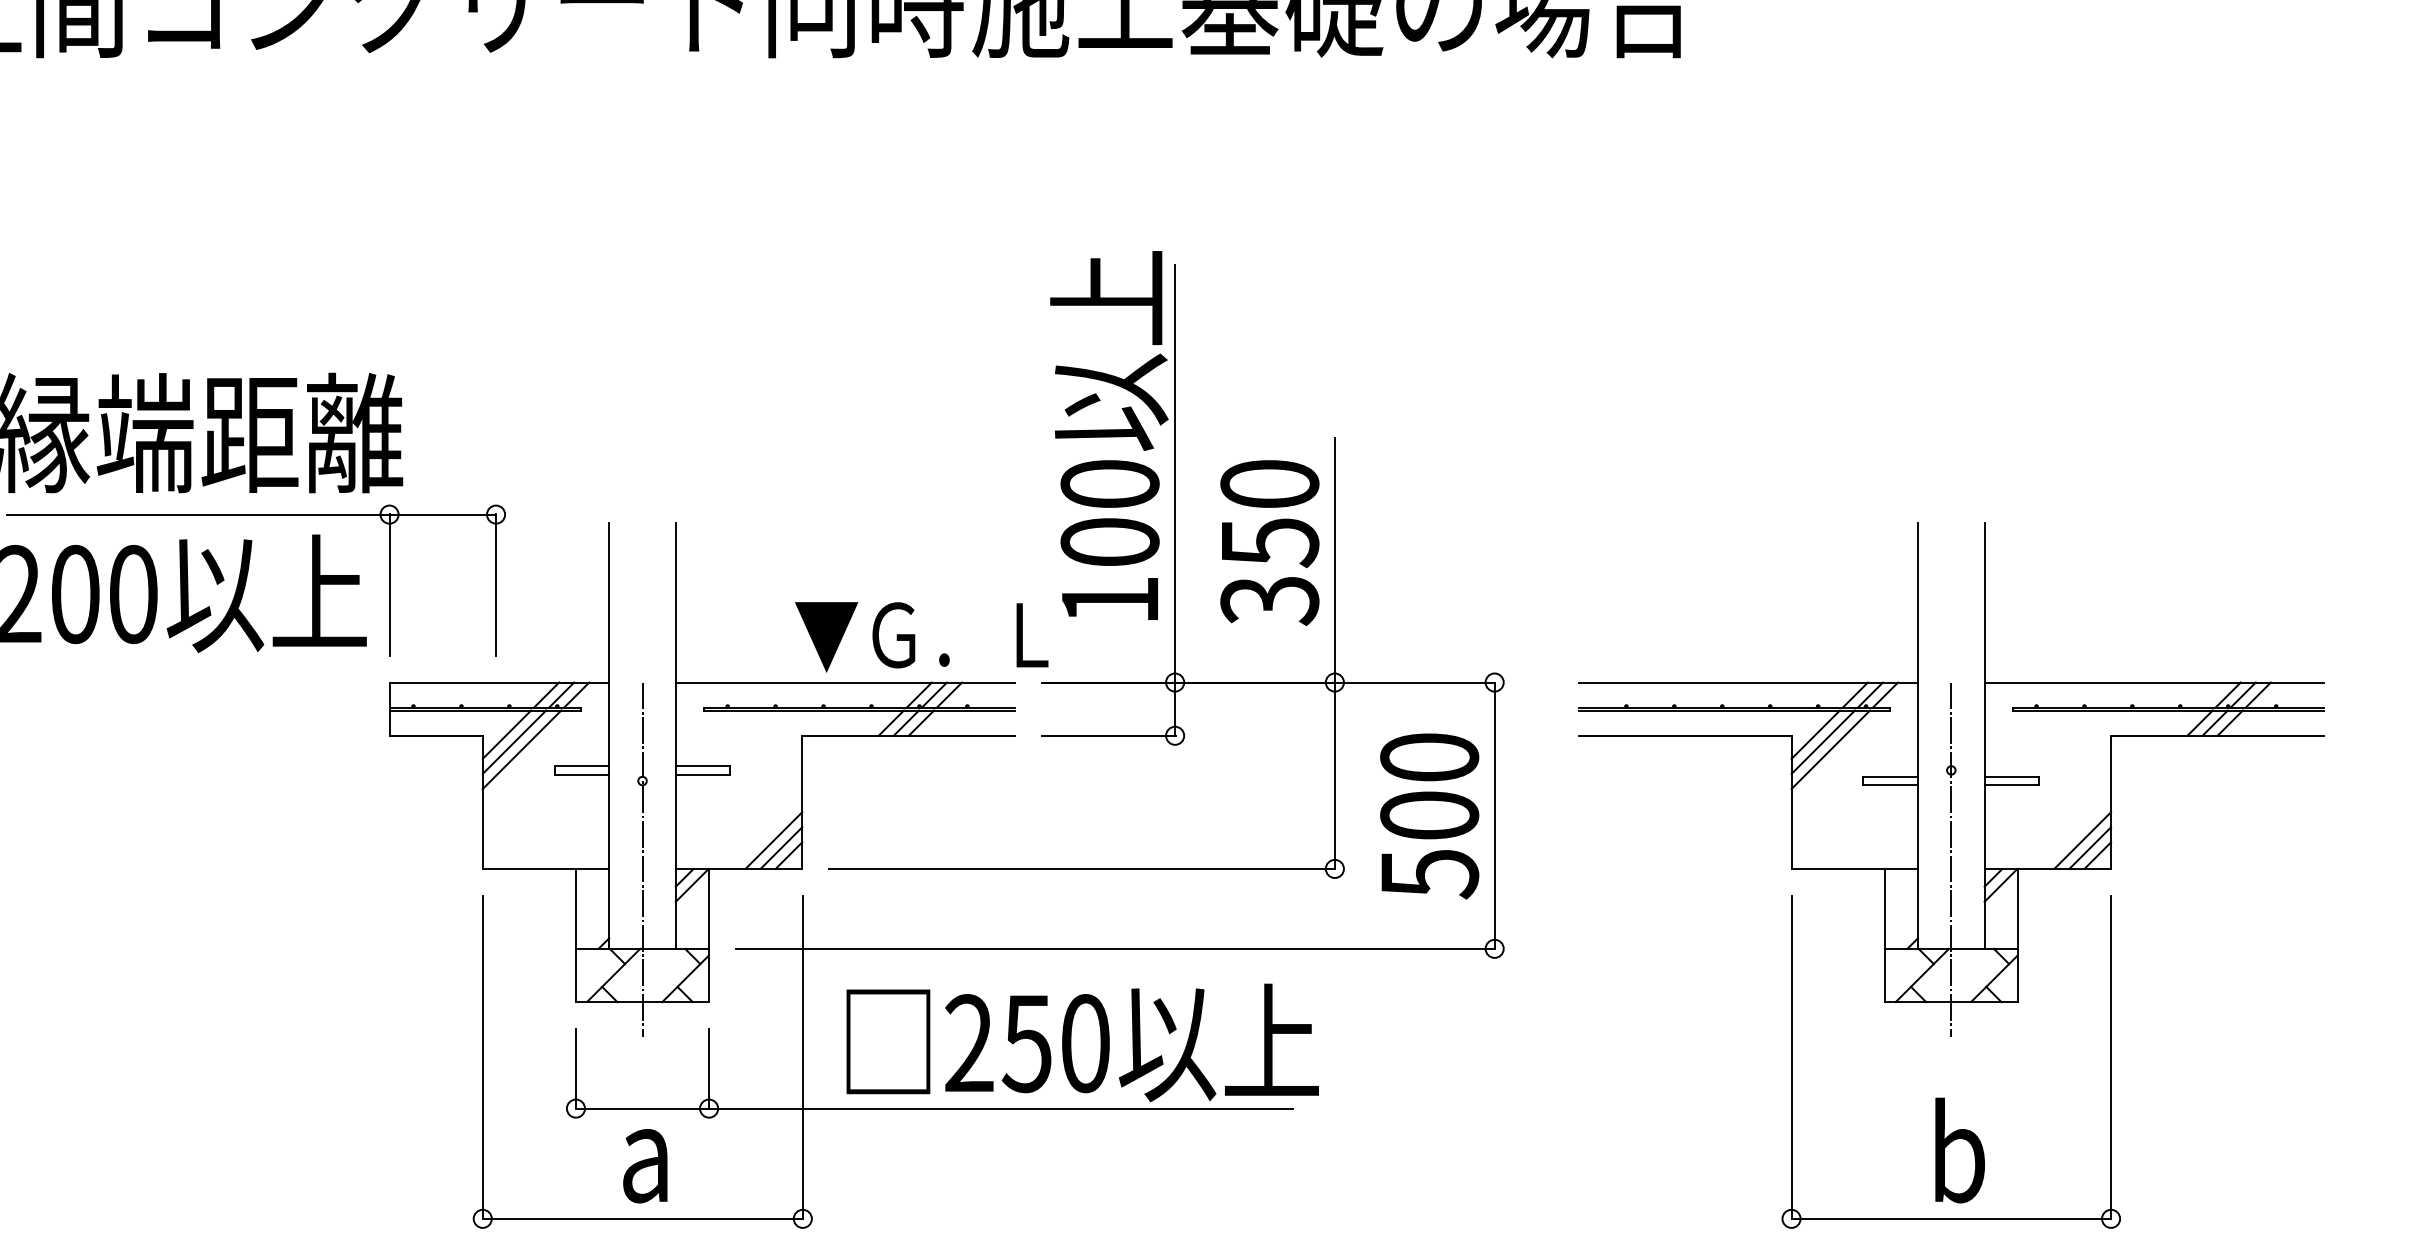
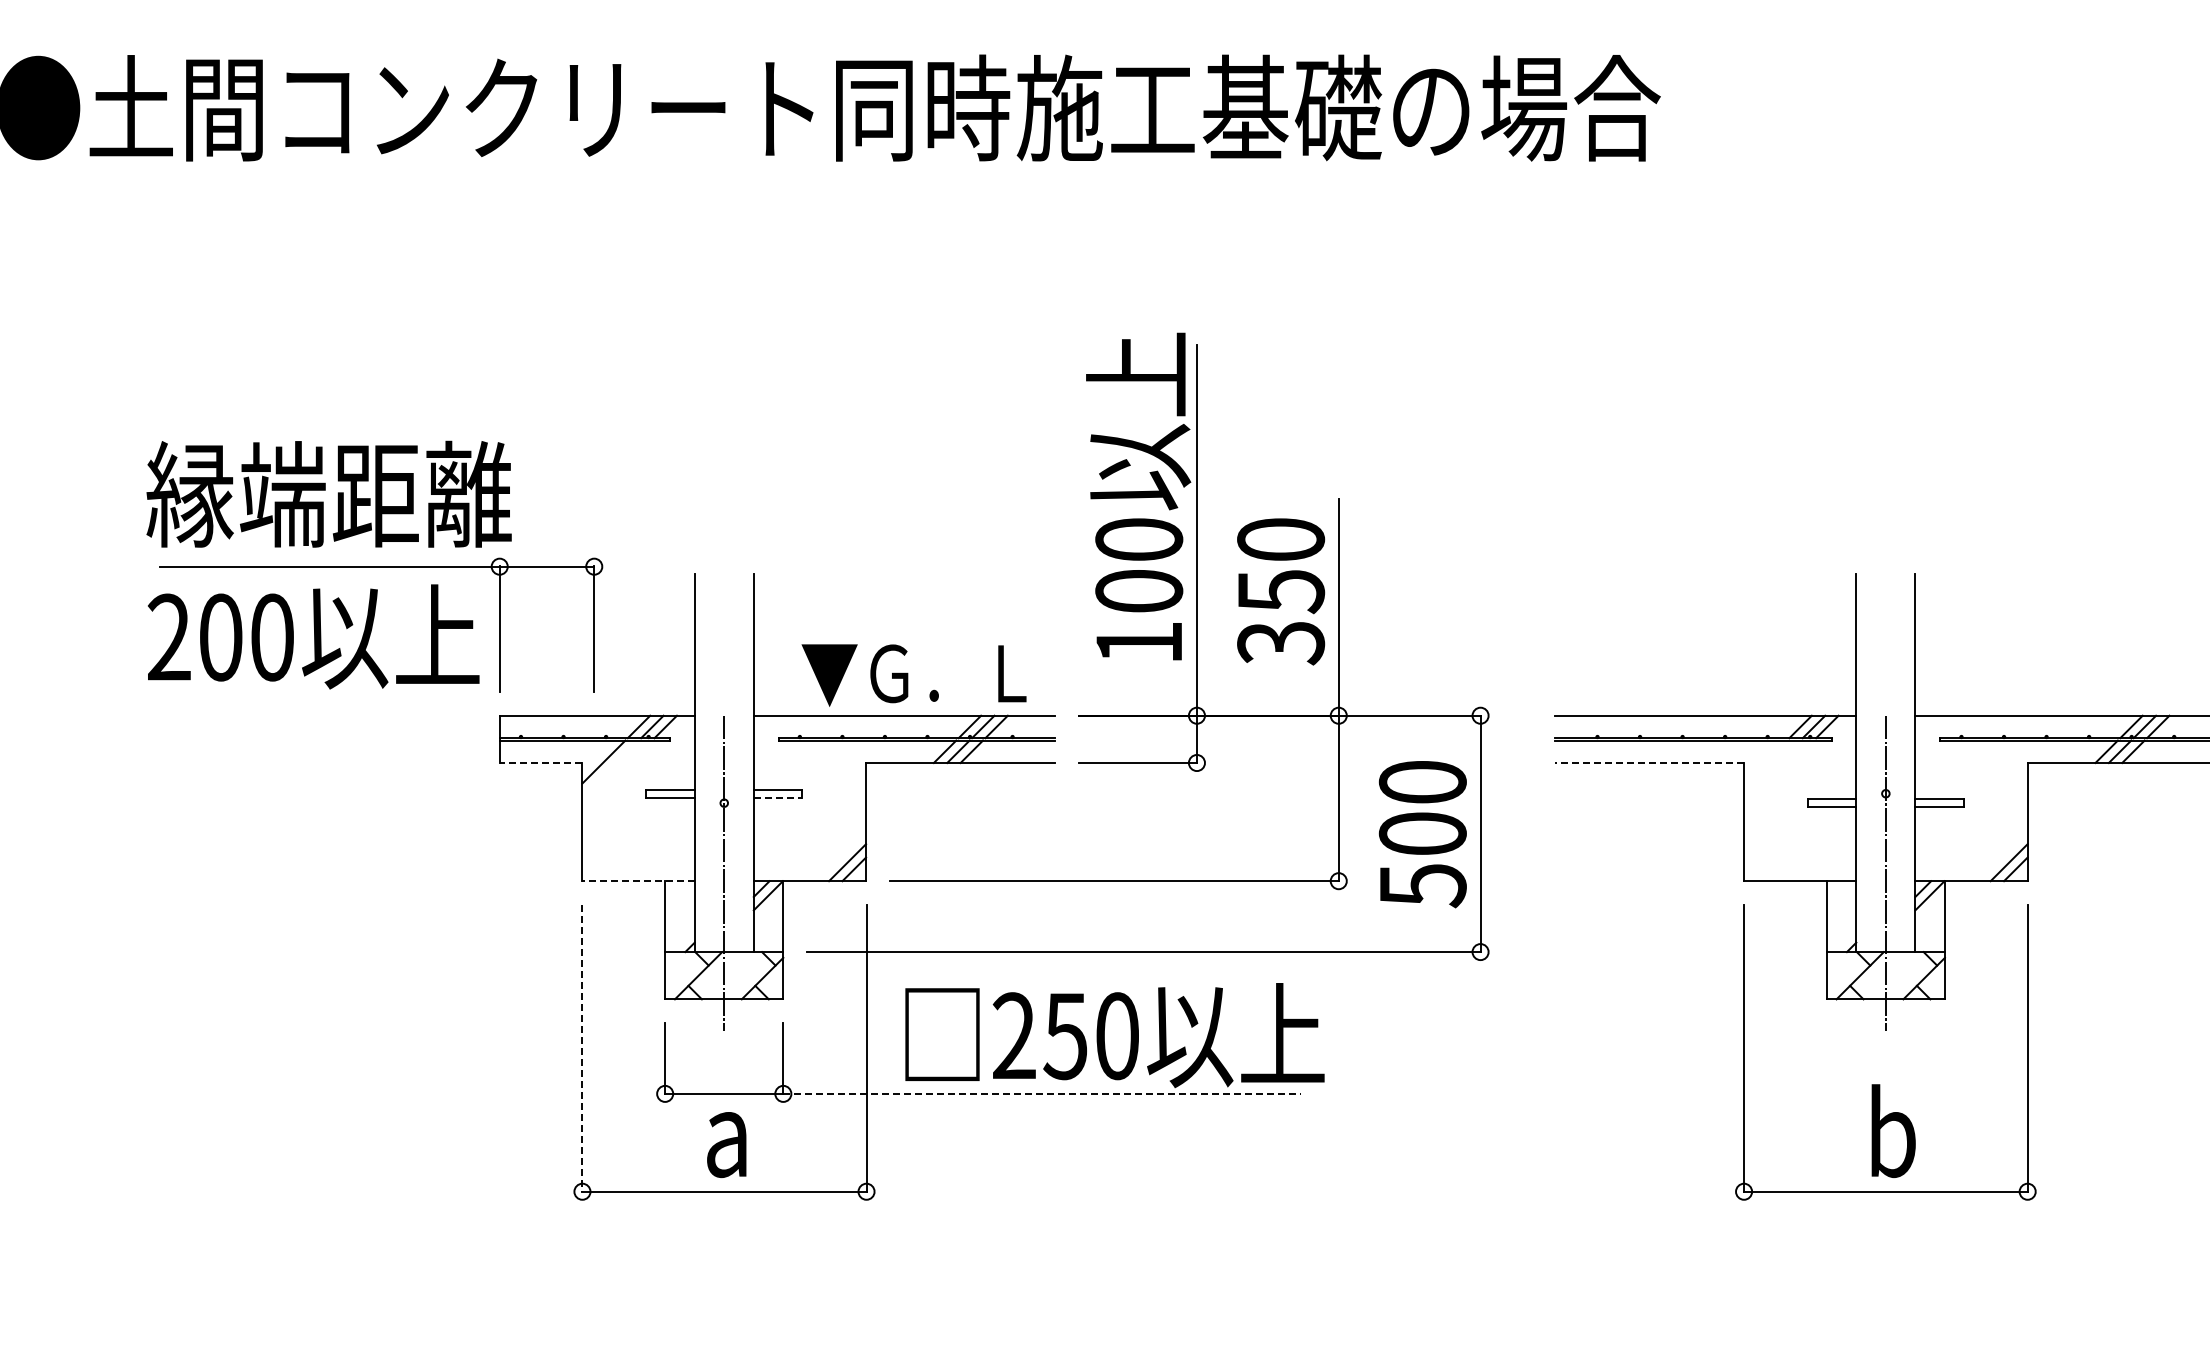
text: (921, 637) -> (913, 675), moved
line: (1815, 734) -> (1765, 761), removed
line: (435, 736) -> (540, 763), solid -> dashed
line: (1685, 736) -> (1649, 763), solid -> dashed
line: (514, 741) -> (610, 768), removed
line: (1823, 741) -> (1772, 768), removed
line: (522, 749) -> (617, 775), removed
line: (1830, 749) -> (1778, 775), removed
line: (703, 774) -> (778, 797), solid -> dashed
line: (773, 840) -> (840, 855), removed
line: (2082, 840) -> (2002, 855), removed
line: (545, 869) -> (638, 881), solid -> dashed
line: (482, 1057) -> (582, 1048), solid -> dashed
line: (1001, 1108) -> (1042, 1093), solid -> dashed

